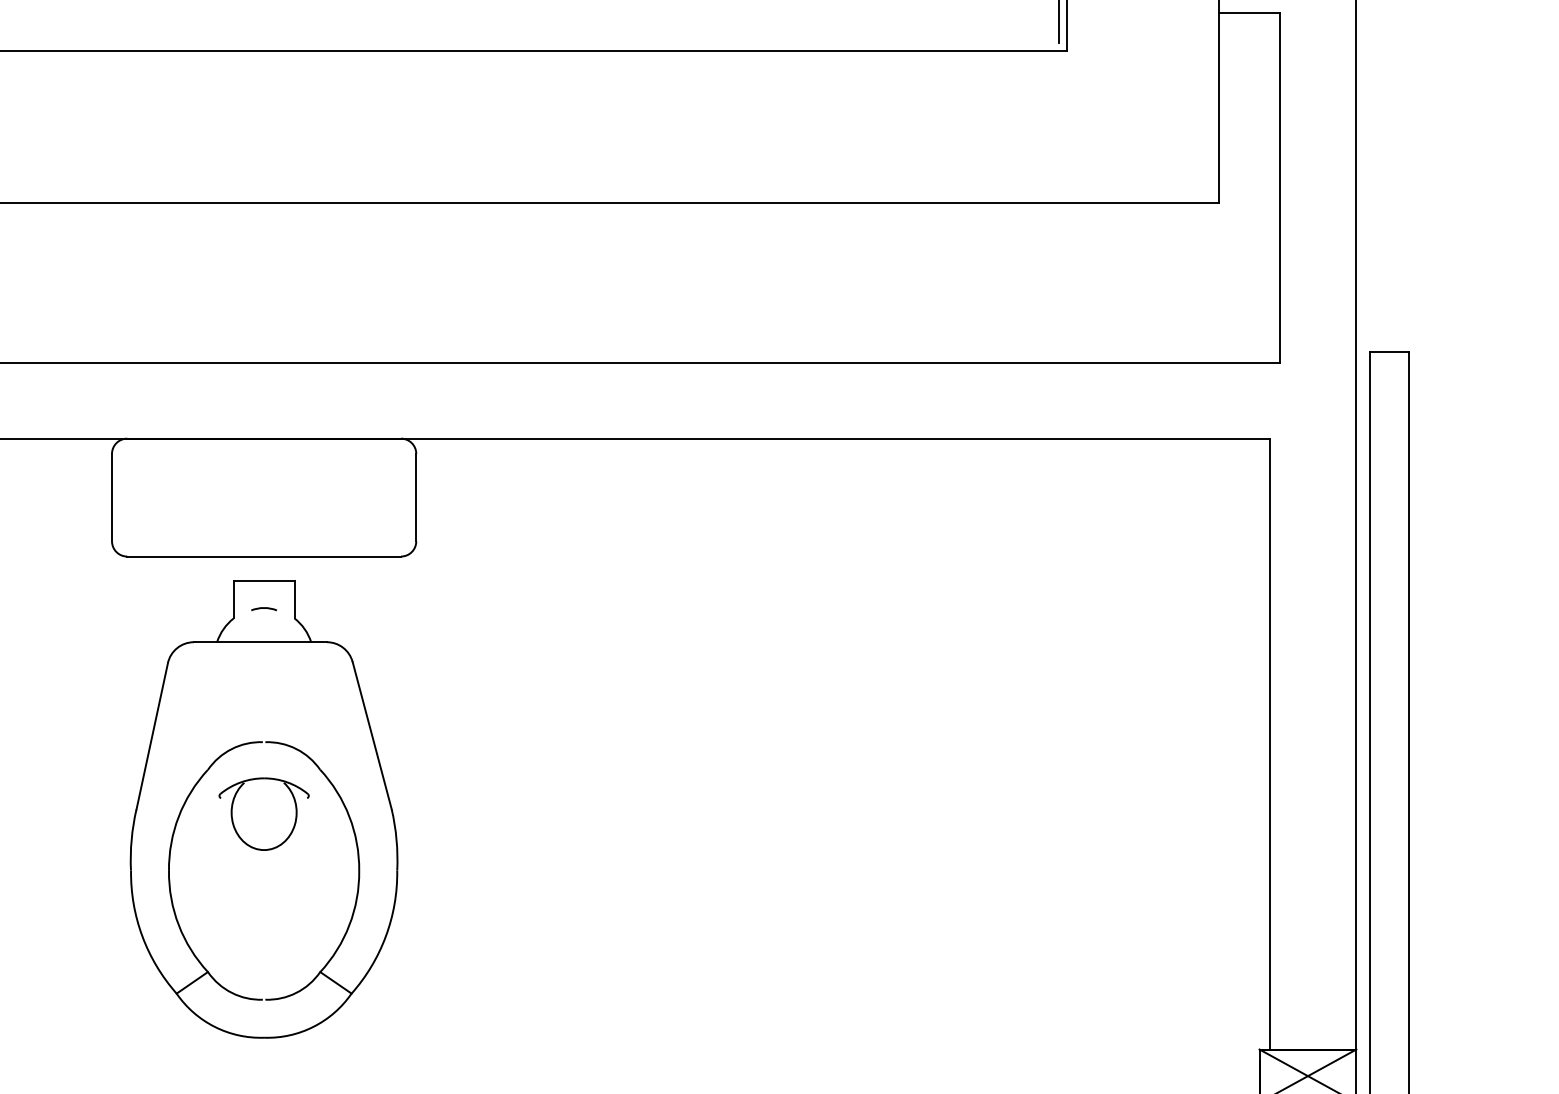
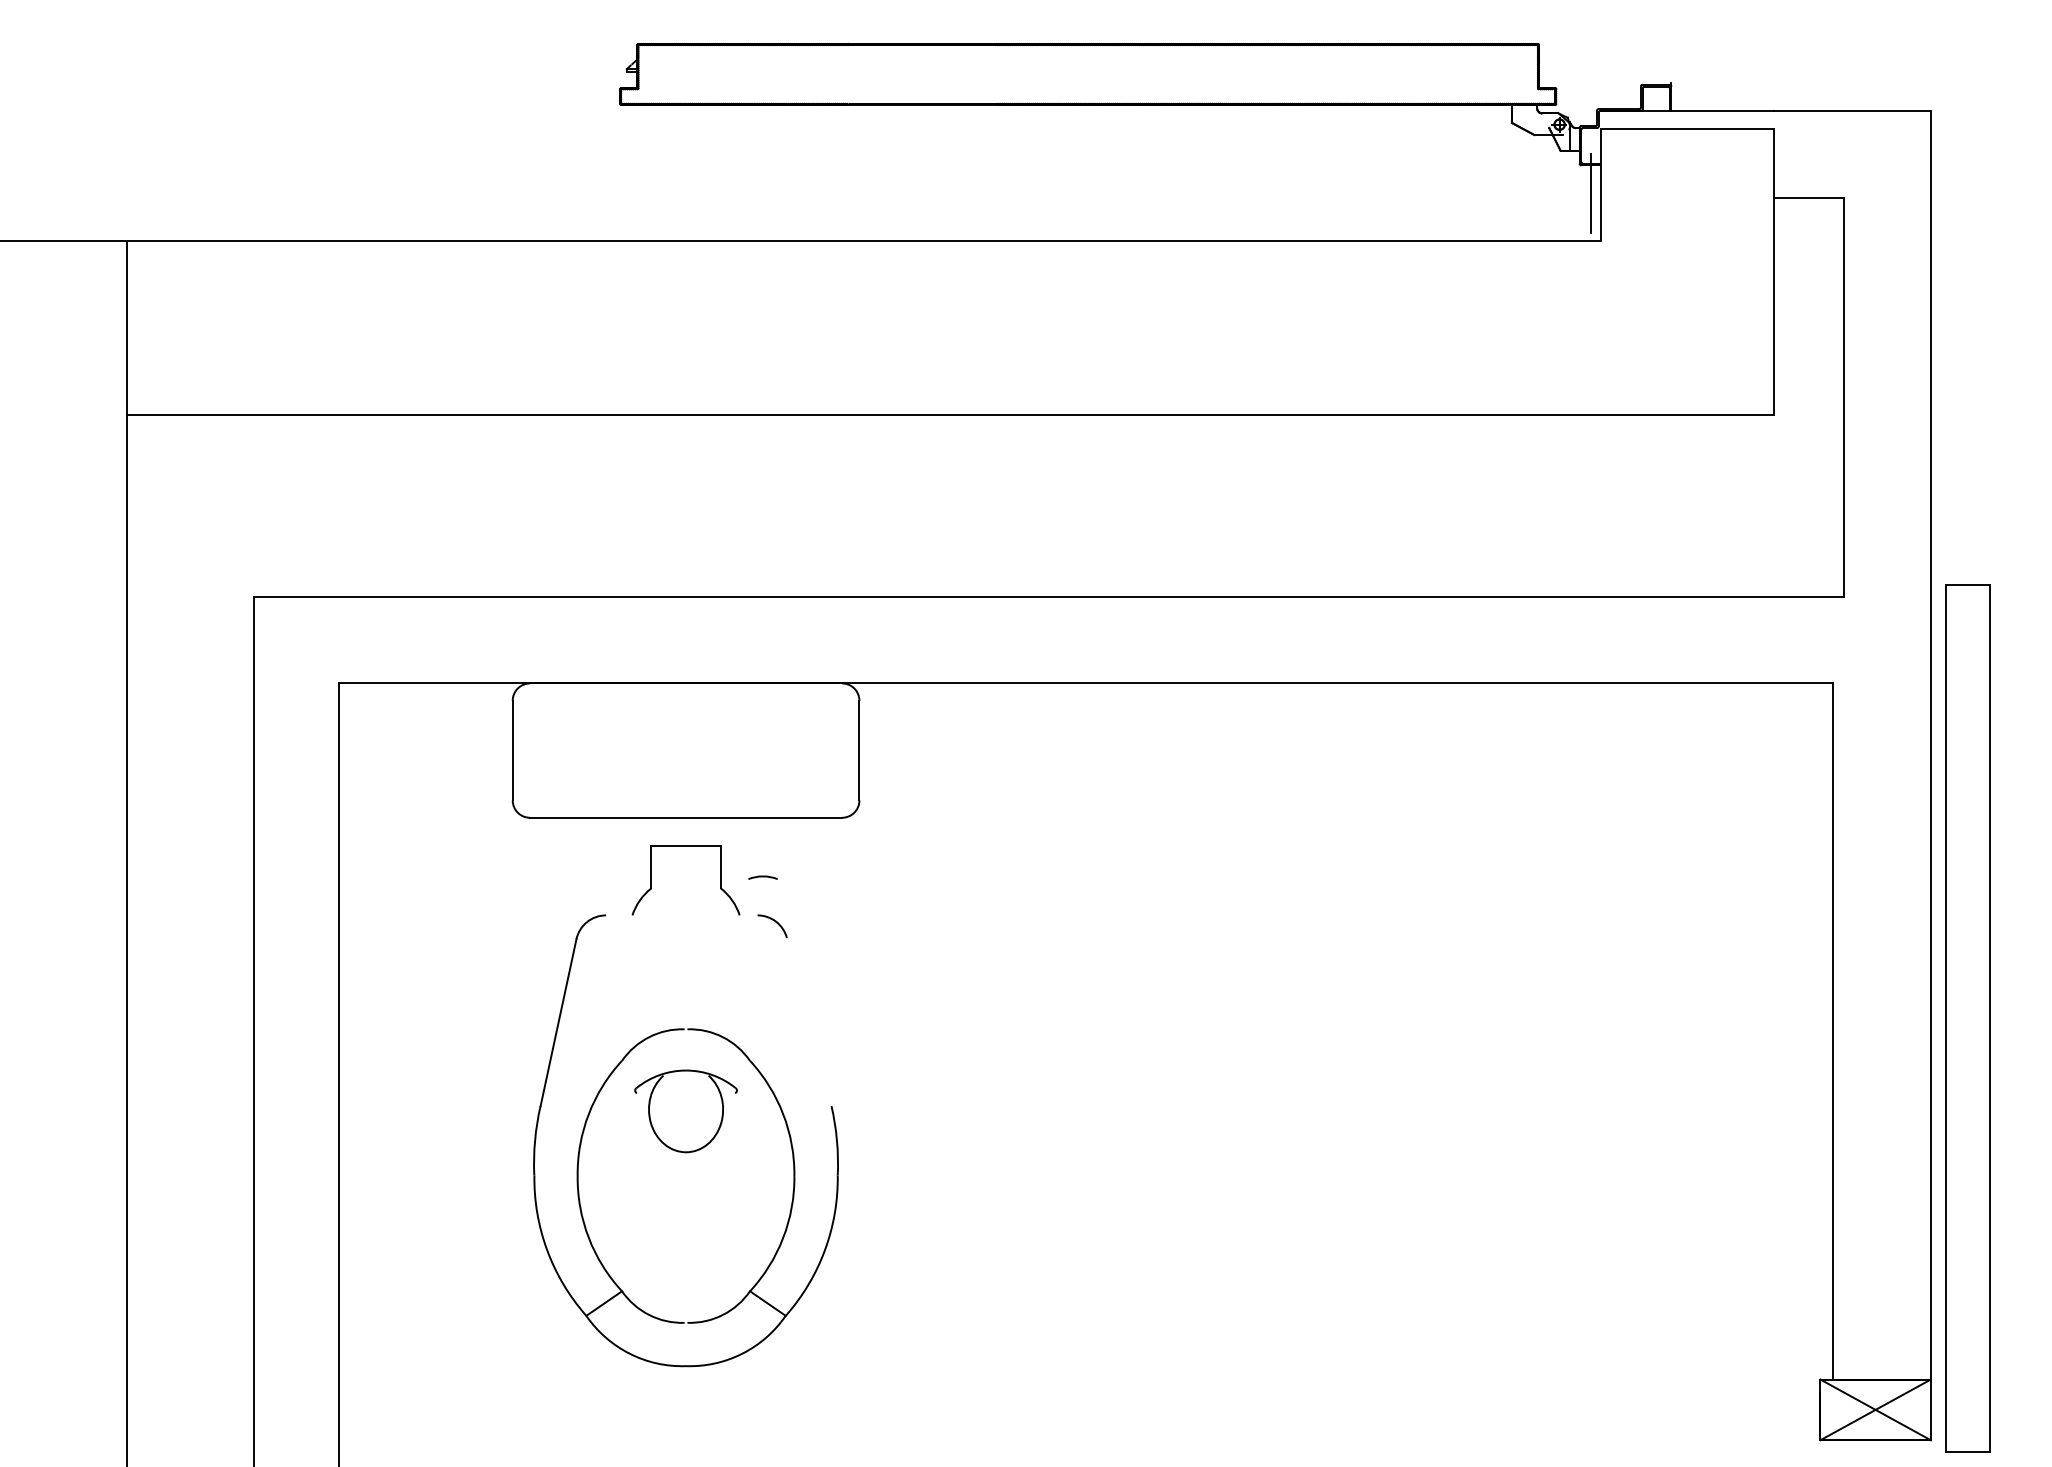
arc: (263, 608) -> (762, 877), moved
line: (260, 642) -> (681, 915), removed
line: (371, 736) -> (808, 1022), removed

